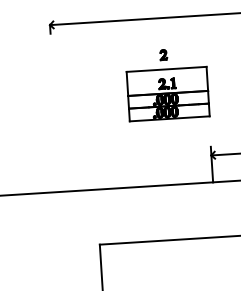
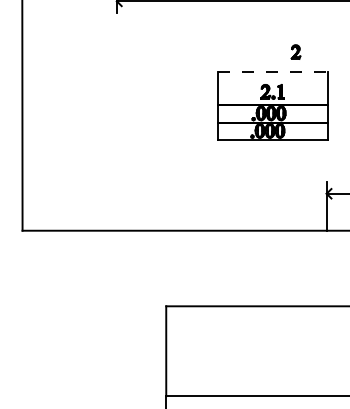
part: (163, 54) -> (295, 51), moved
line: (166, 69) -> (272, 72), solid -> dashed

